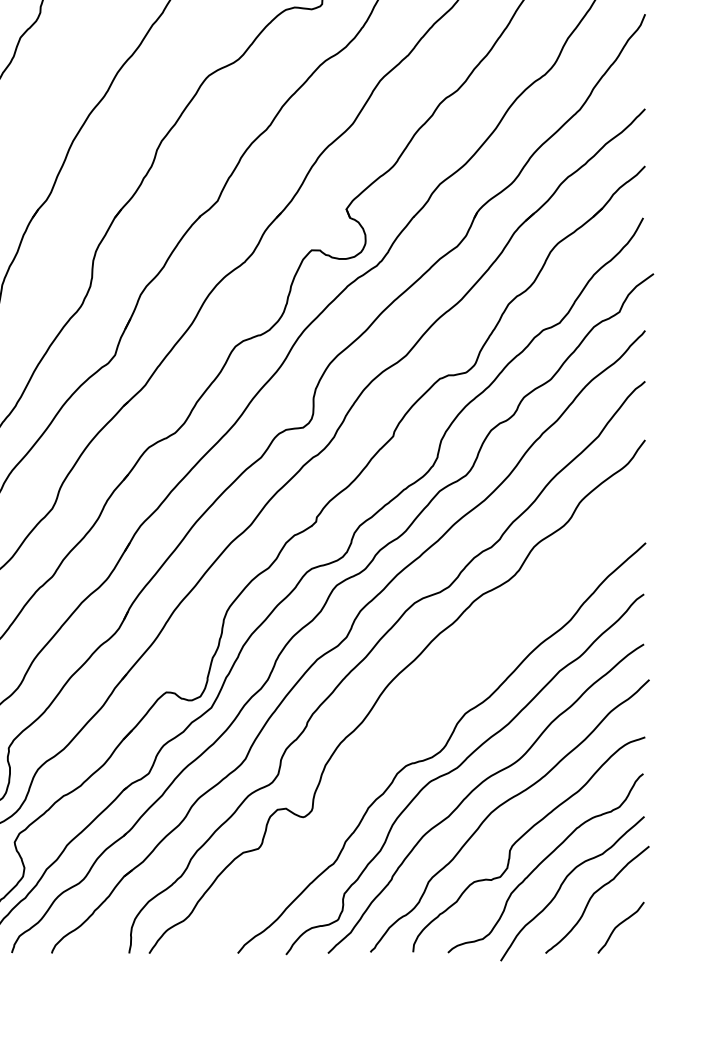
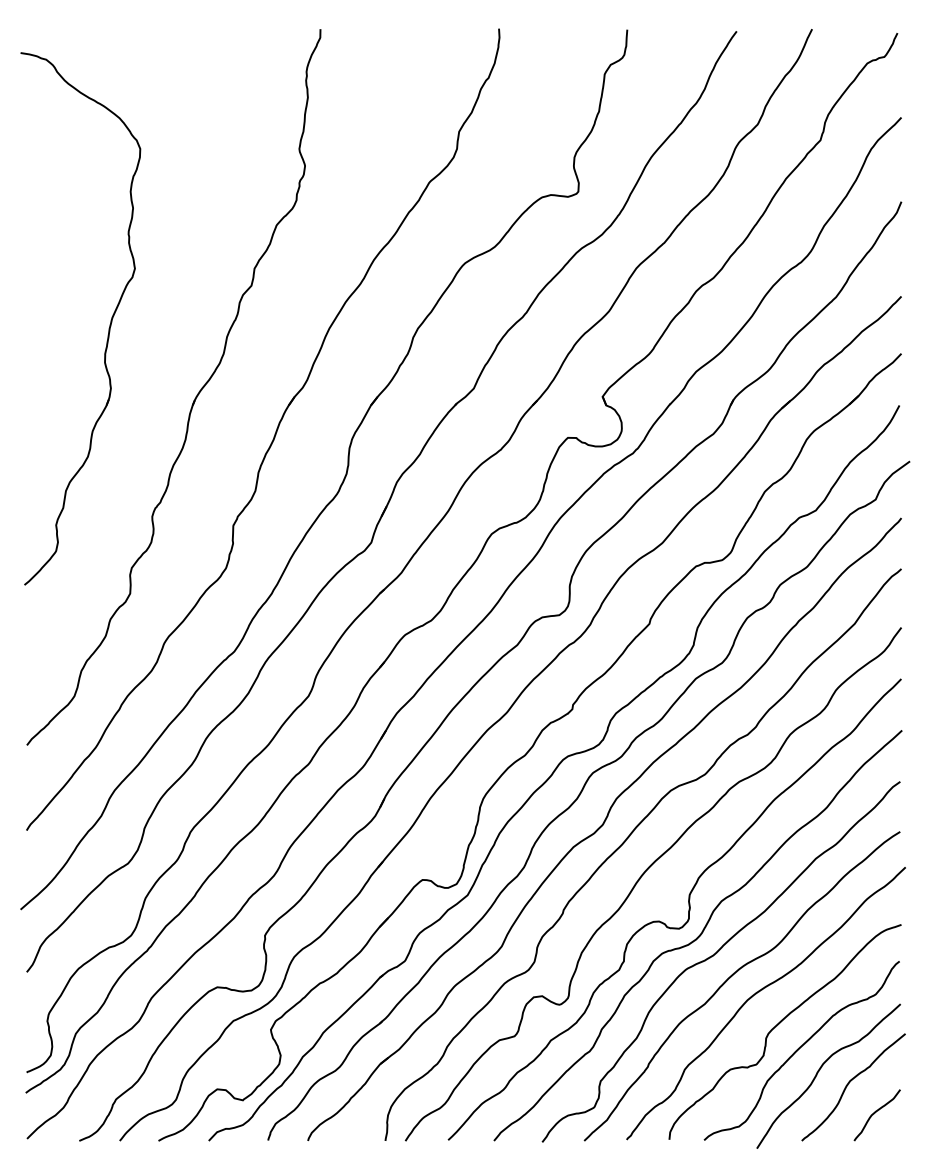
curve: (432, 721) -> (688, 909), added

